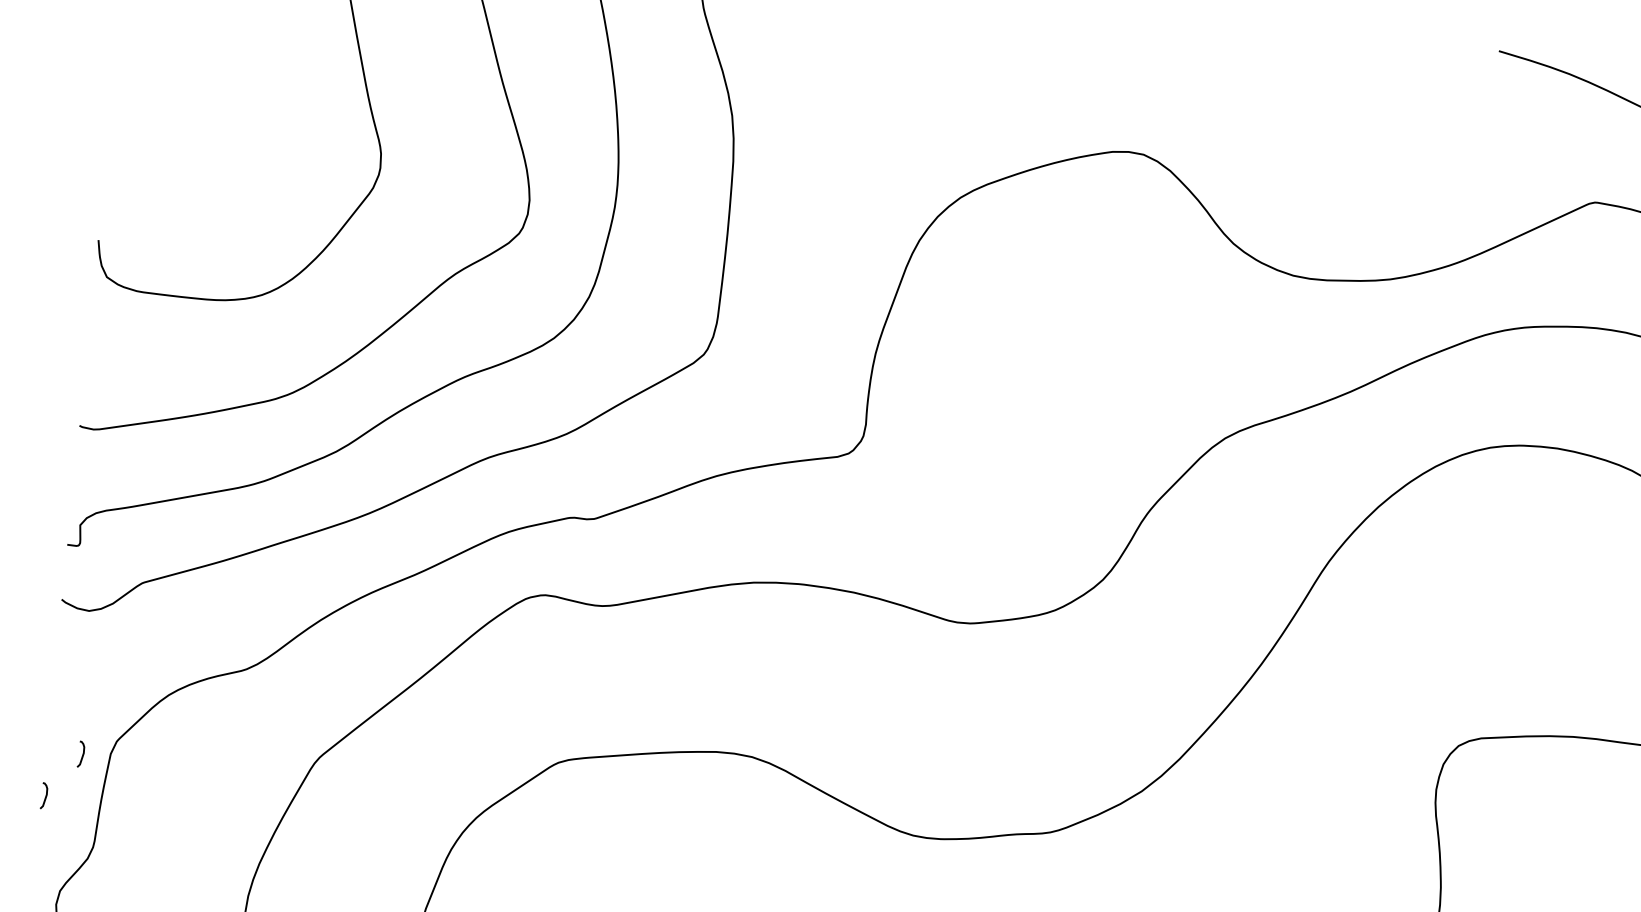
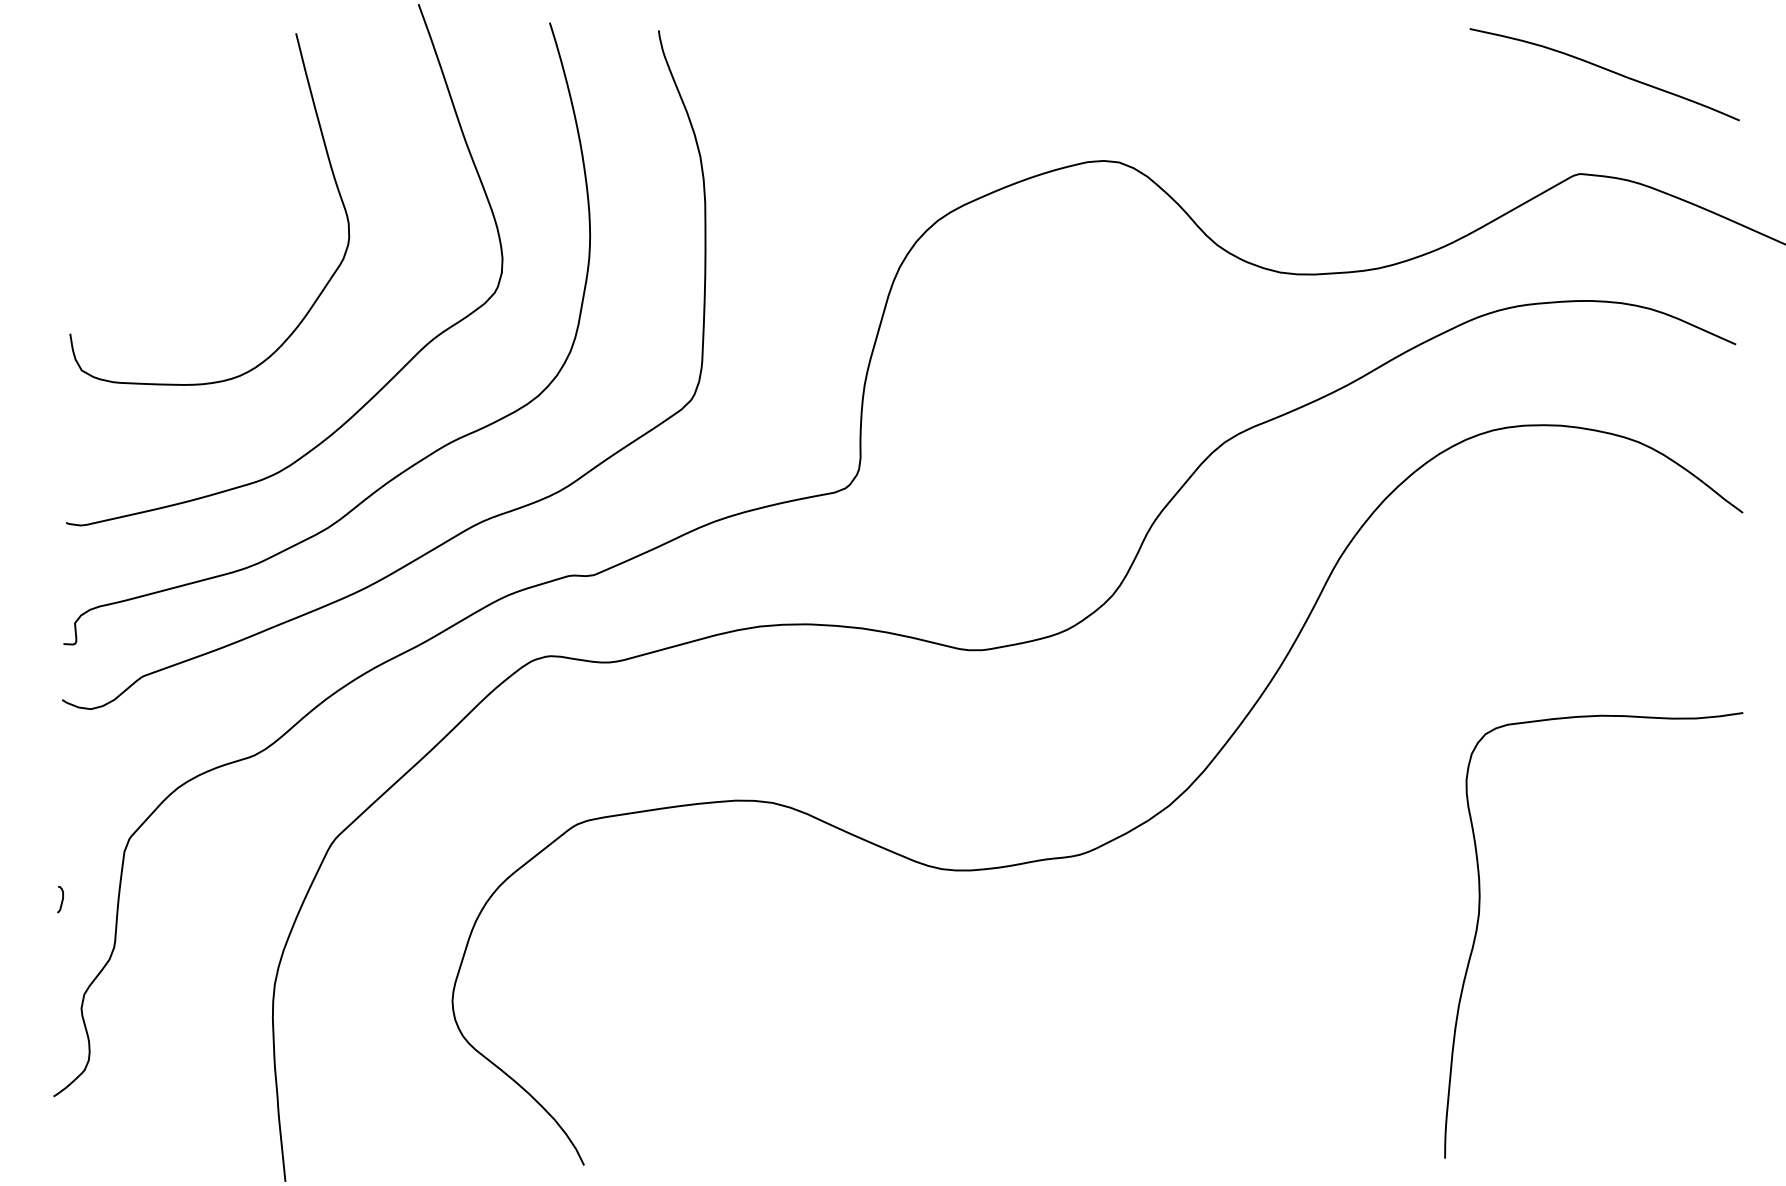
curve: (82, 754) -> (95, 854), removed

